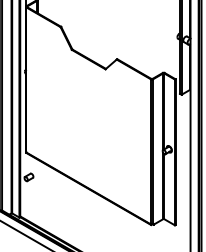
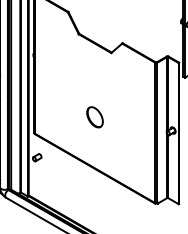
part: (88, 135) -> (94, 117), added

